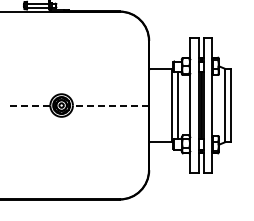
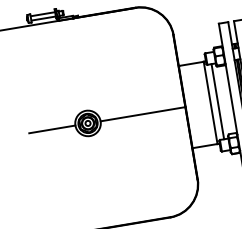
line: (29, 105) -> (52, 129), dashed -> solid
line: (110, 105) -> (142, 114), dashed -> solid

